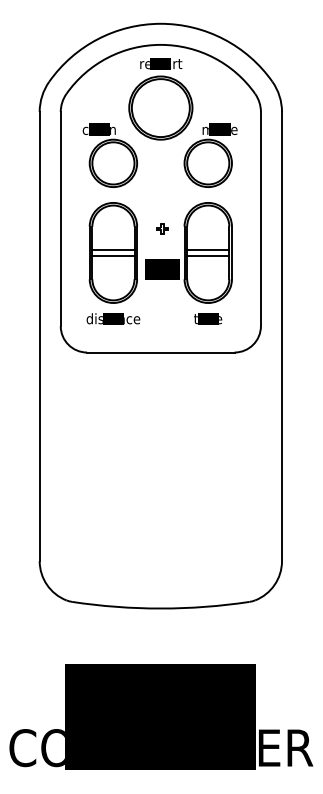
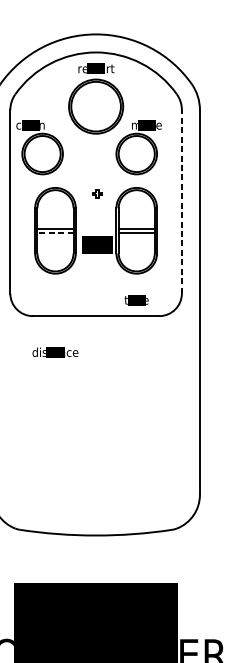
part: (109, 155) -> (39, 147), moved
line: (260, 218) -> (181, 201), solid -> dashed
part: (162, 228) -> (97, 193), moved
line: (112, 255) -> (54, 232), solid -> dashed
text: (113, 318) -> (55, 352), moved
text: (208, 318) -> (136, 299), moved

